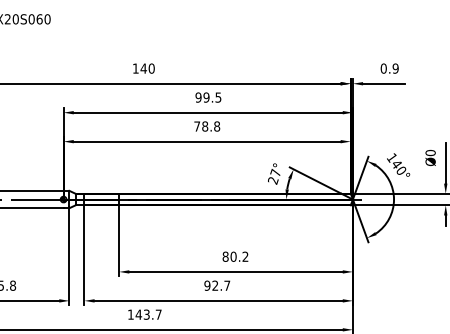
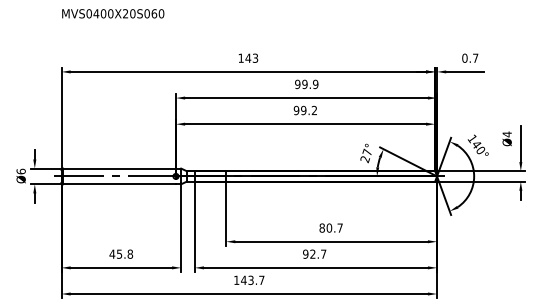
text: (151, 67) -> (255, 57), 140 -> 143
text: (395, 67) -> (475, 57), 0.9 -> 0.7
text: (218, 96) -> (315, 83), 99.5 -> 99.9
text: (207, 126) -> (305, 110), 78.8 -> 99.2
text: (429, 153) -> (506, 134), Ø0 -> Ø4
text: (244, 256) -> (339, 227), 80.2 -> 80.7

